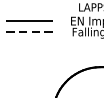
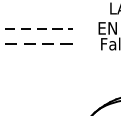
line: (29, 21) -> (38, 28), solid -> dashed

